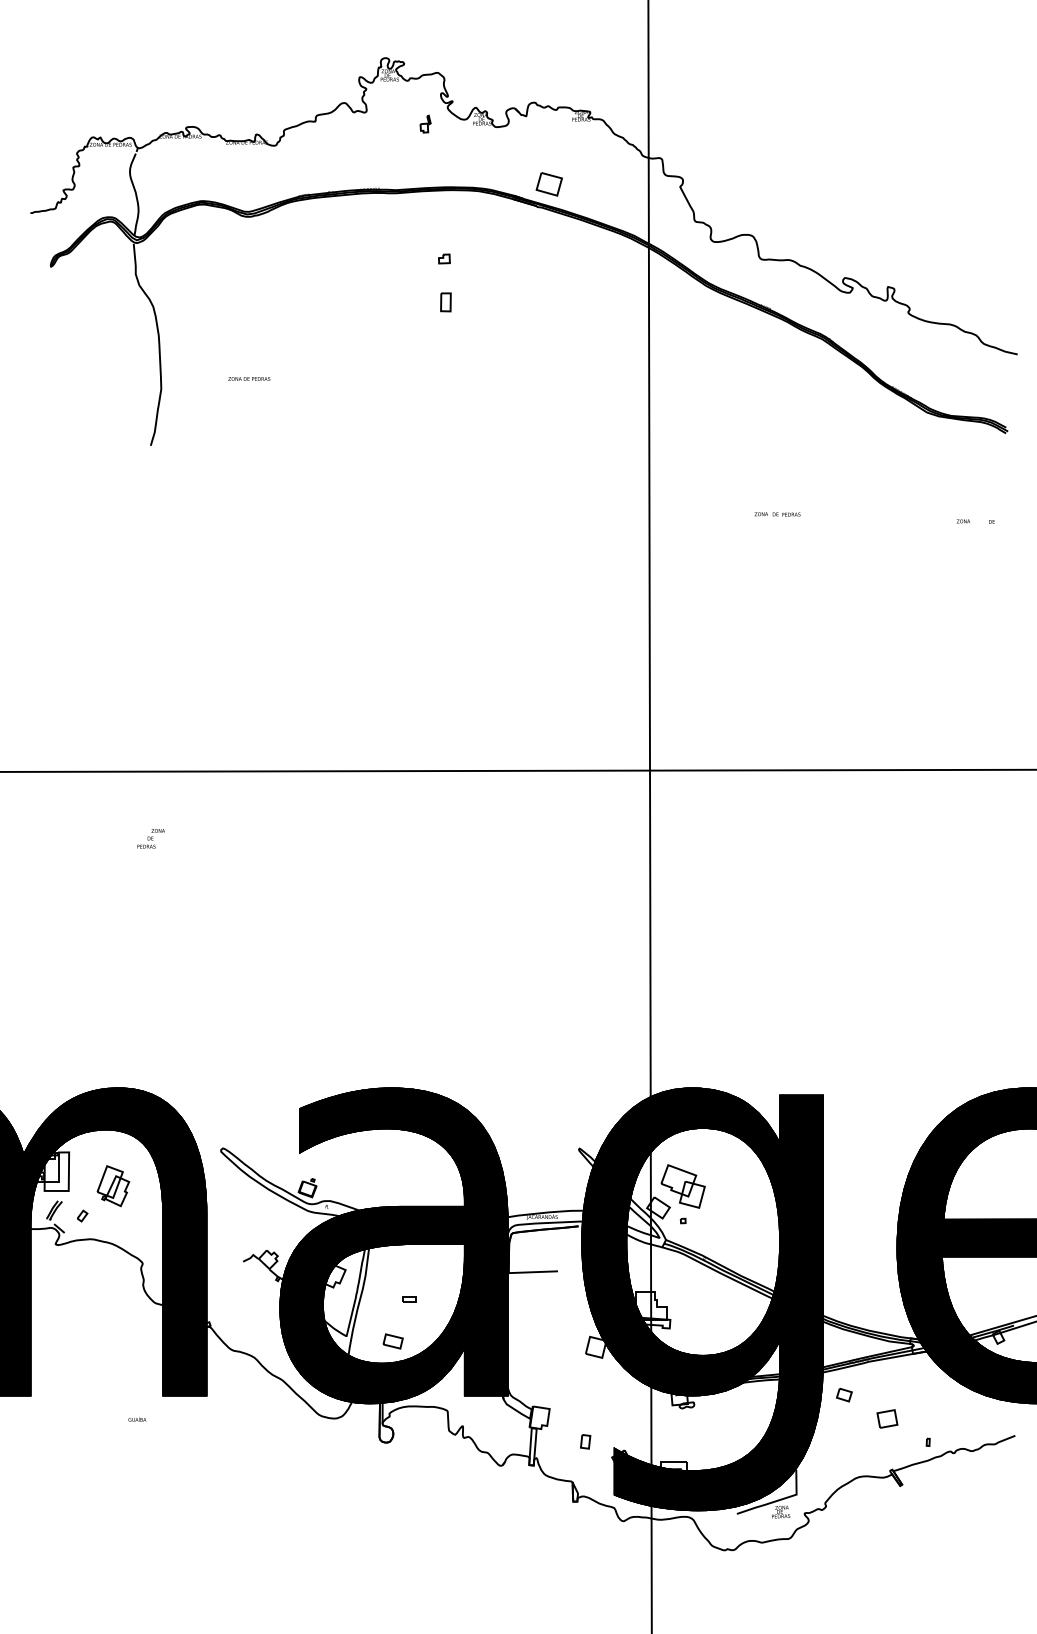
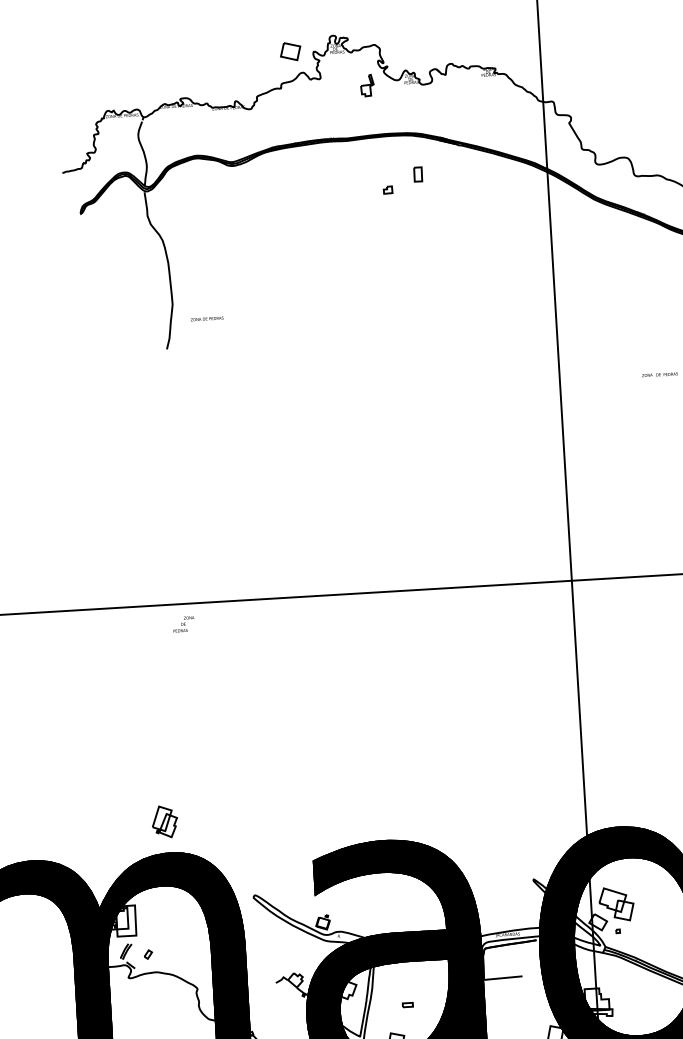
part: (425, 123) -> (367, 85), size x1.6
part: (548, 184) -> (289, 51), moved
part: (445, 302) -> (417, 174), moved
text: (249, 378) -> (207, 318), moved
text: (150, 838) -> (183, 624), moved
part: (113, 1186) -> (164, 822), moved

